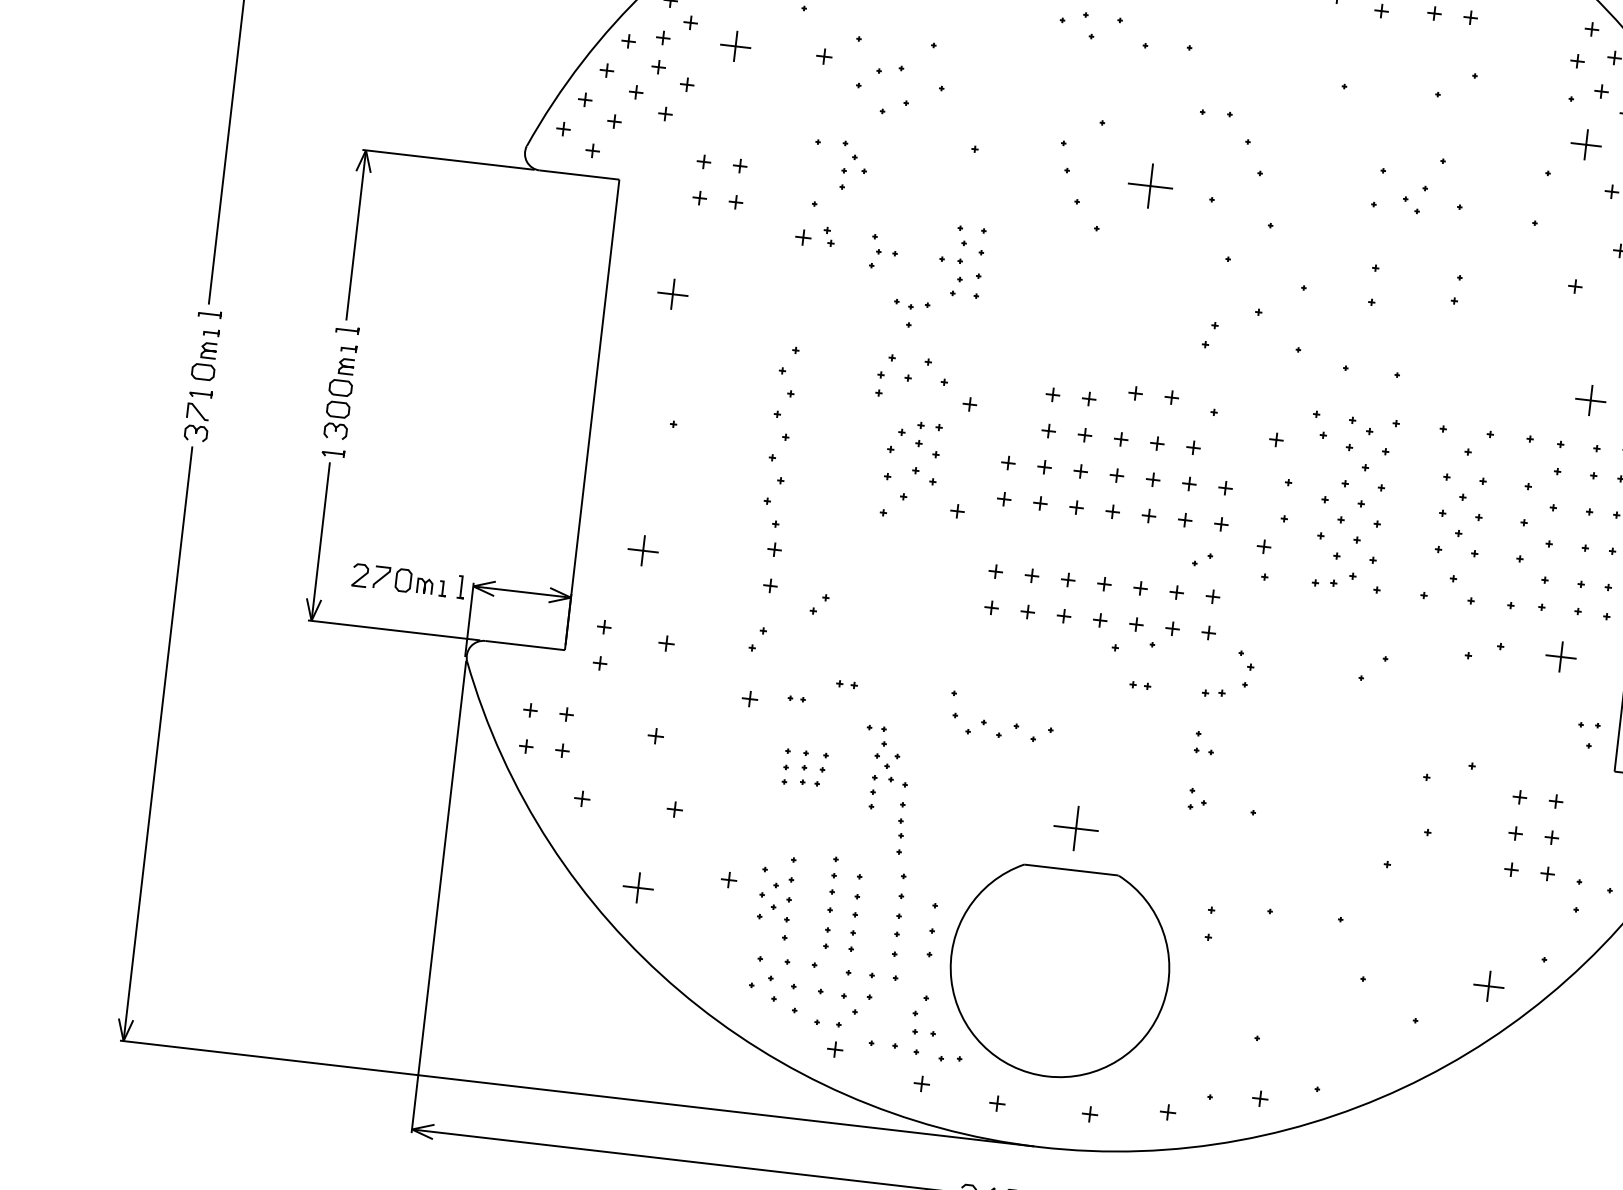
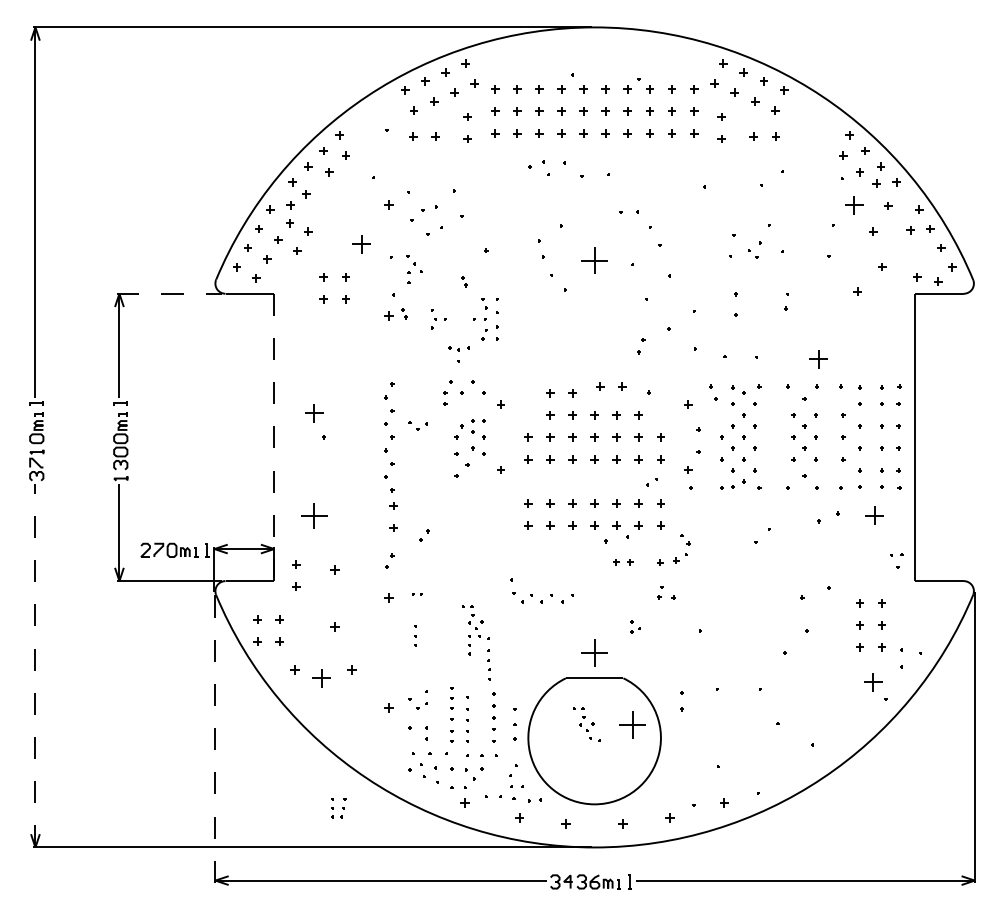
part: (734, 46) -> (361, 244), moved
line: (448, 159) -> (169, 293), solid -> dashed
part: (933, 195) -> (464, 281), added
part: (672, 294) -> (314, 413), moved
part: (1589, 401) -> (818, 359), moved
line: (592, 415) -> (274, 437), solid -> dashed
part: (643, 550) -> (314, 515), size x1.4
part: (847, 683) -> (446, 581), removed
part: (1140, 685) -> (623, 562), size x1.6
part: (1212, 692) -> (667, 561), size x1.6
line: (158, 743) -> (35, 665), solid -> dashed
part: (1202, 751) -> (665, 597), size x1.6
part: (813, 769) -> (338, 808), moved
part: (1197, 798) -> (635, 626), moved
part: (637, 888) -> (321, 678), moved
line: (439, 896) -> (215, 738), solid -> dashed
part: (773, 900) -> (417, 425), moved
part: (1049, 944) -> (586, 724), added
part: (1124, 952) -> (632, 724), added
part: (1489, 986) -> (873, 682), moved

